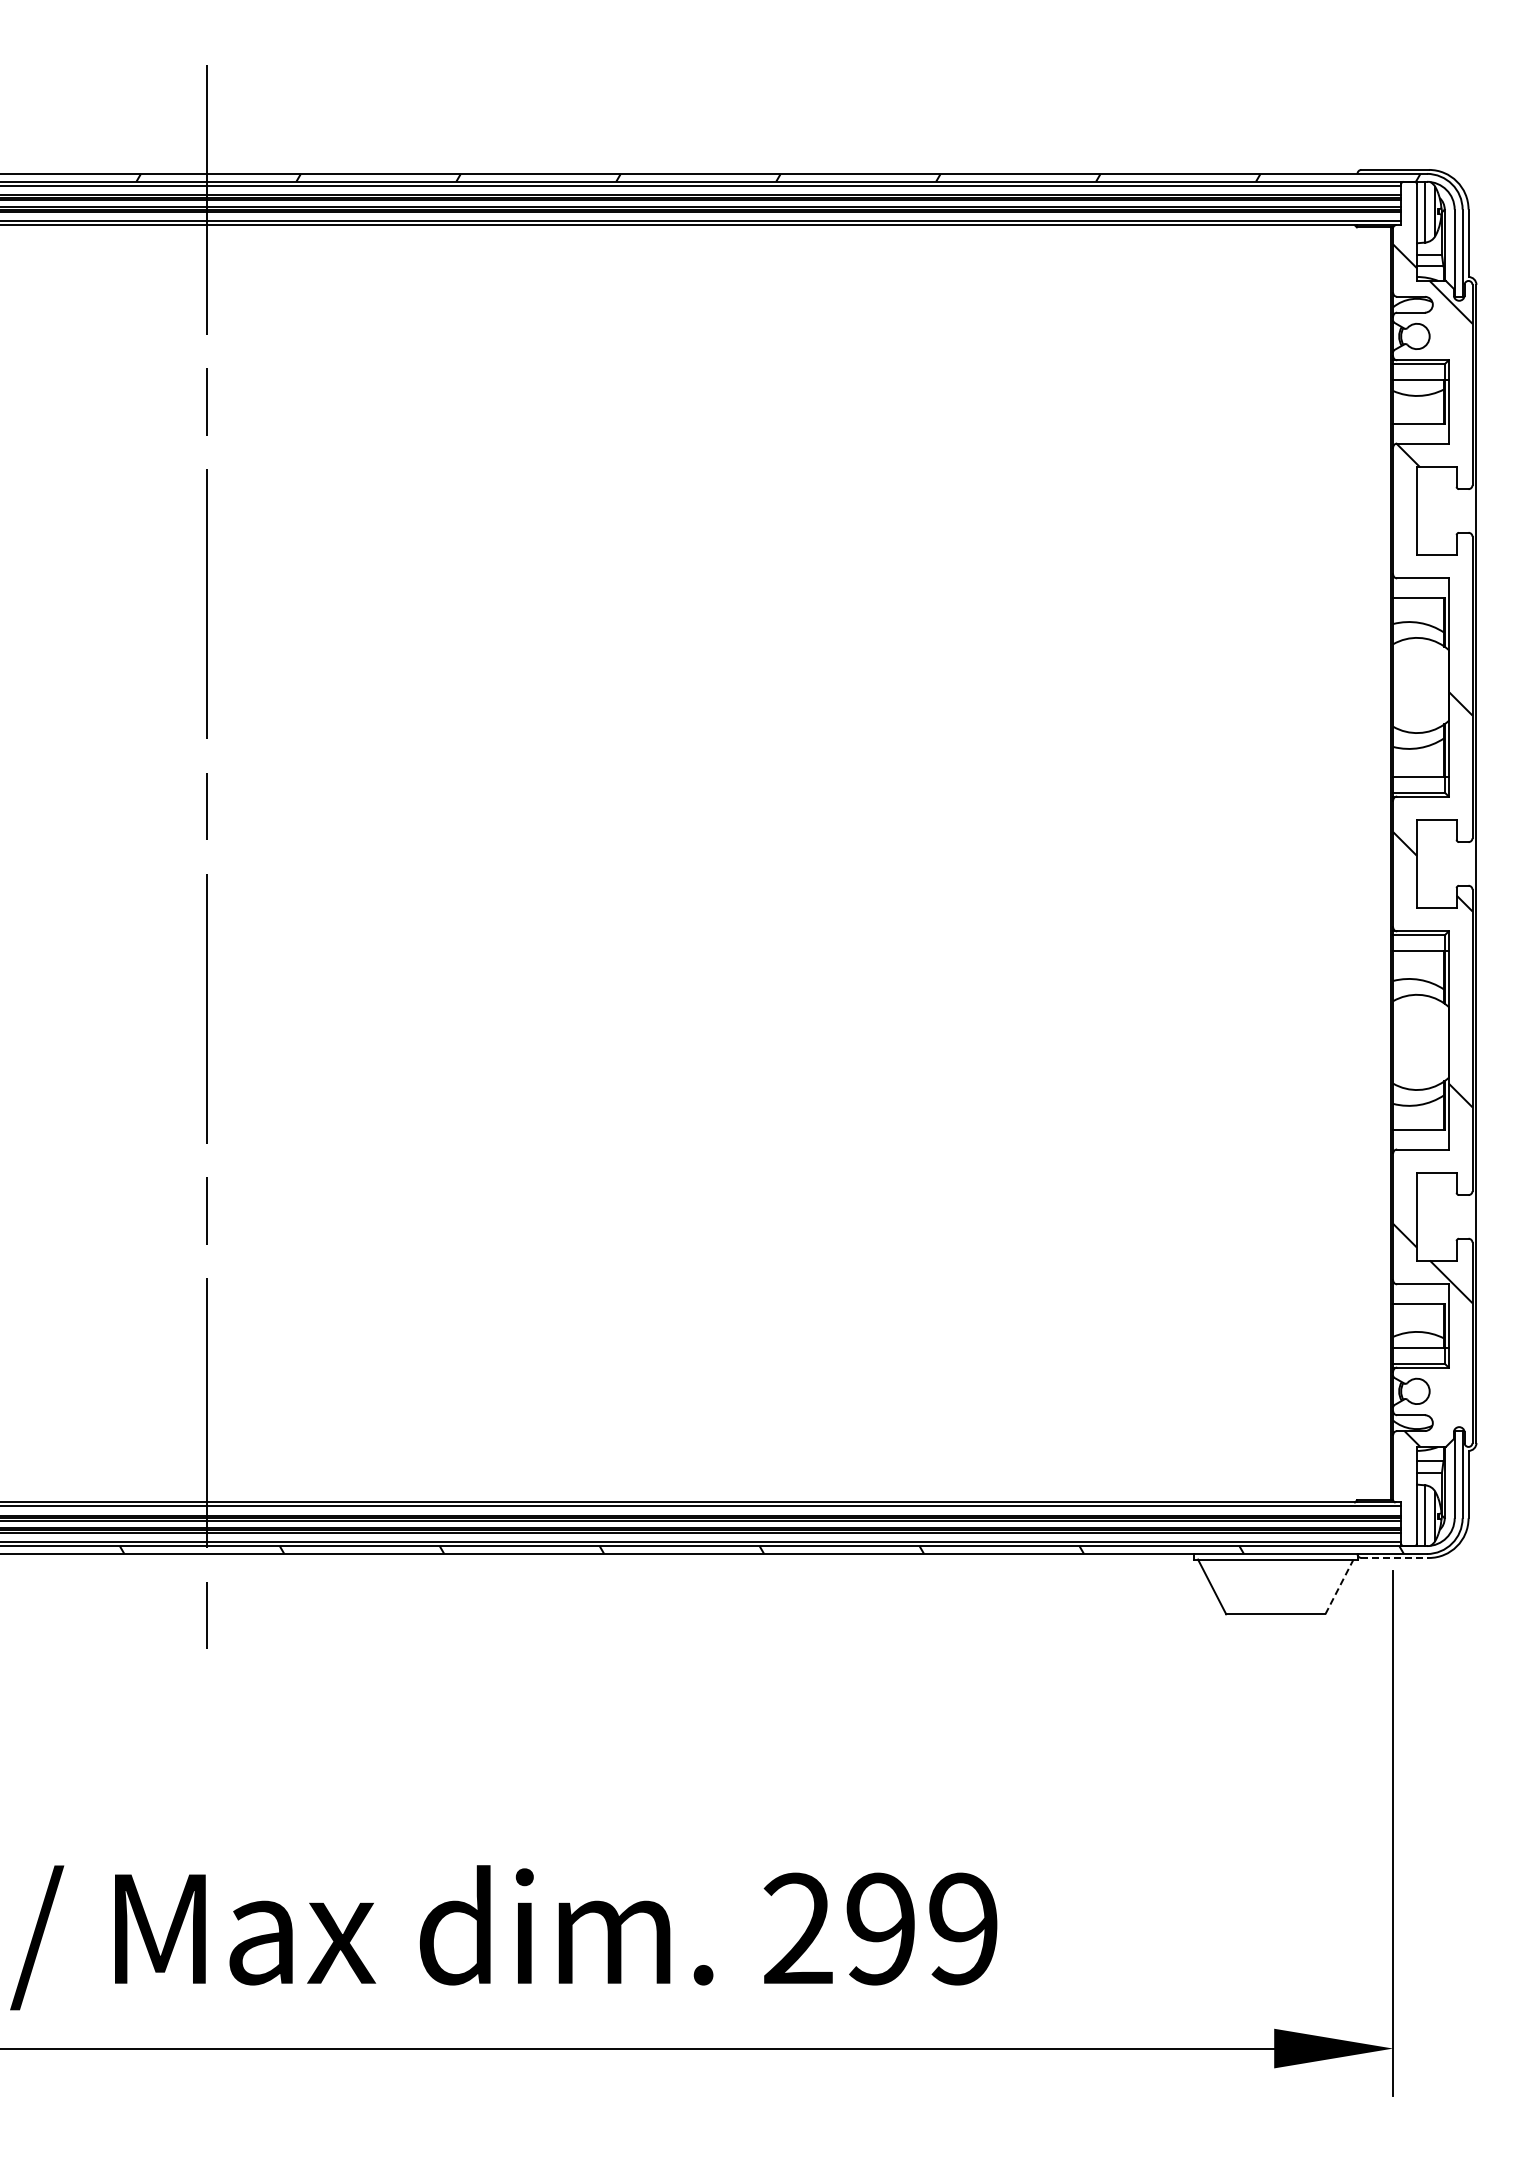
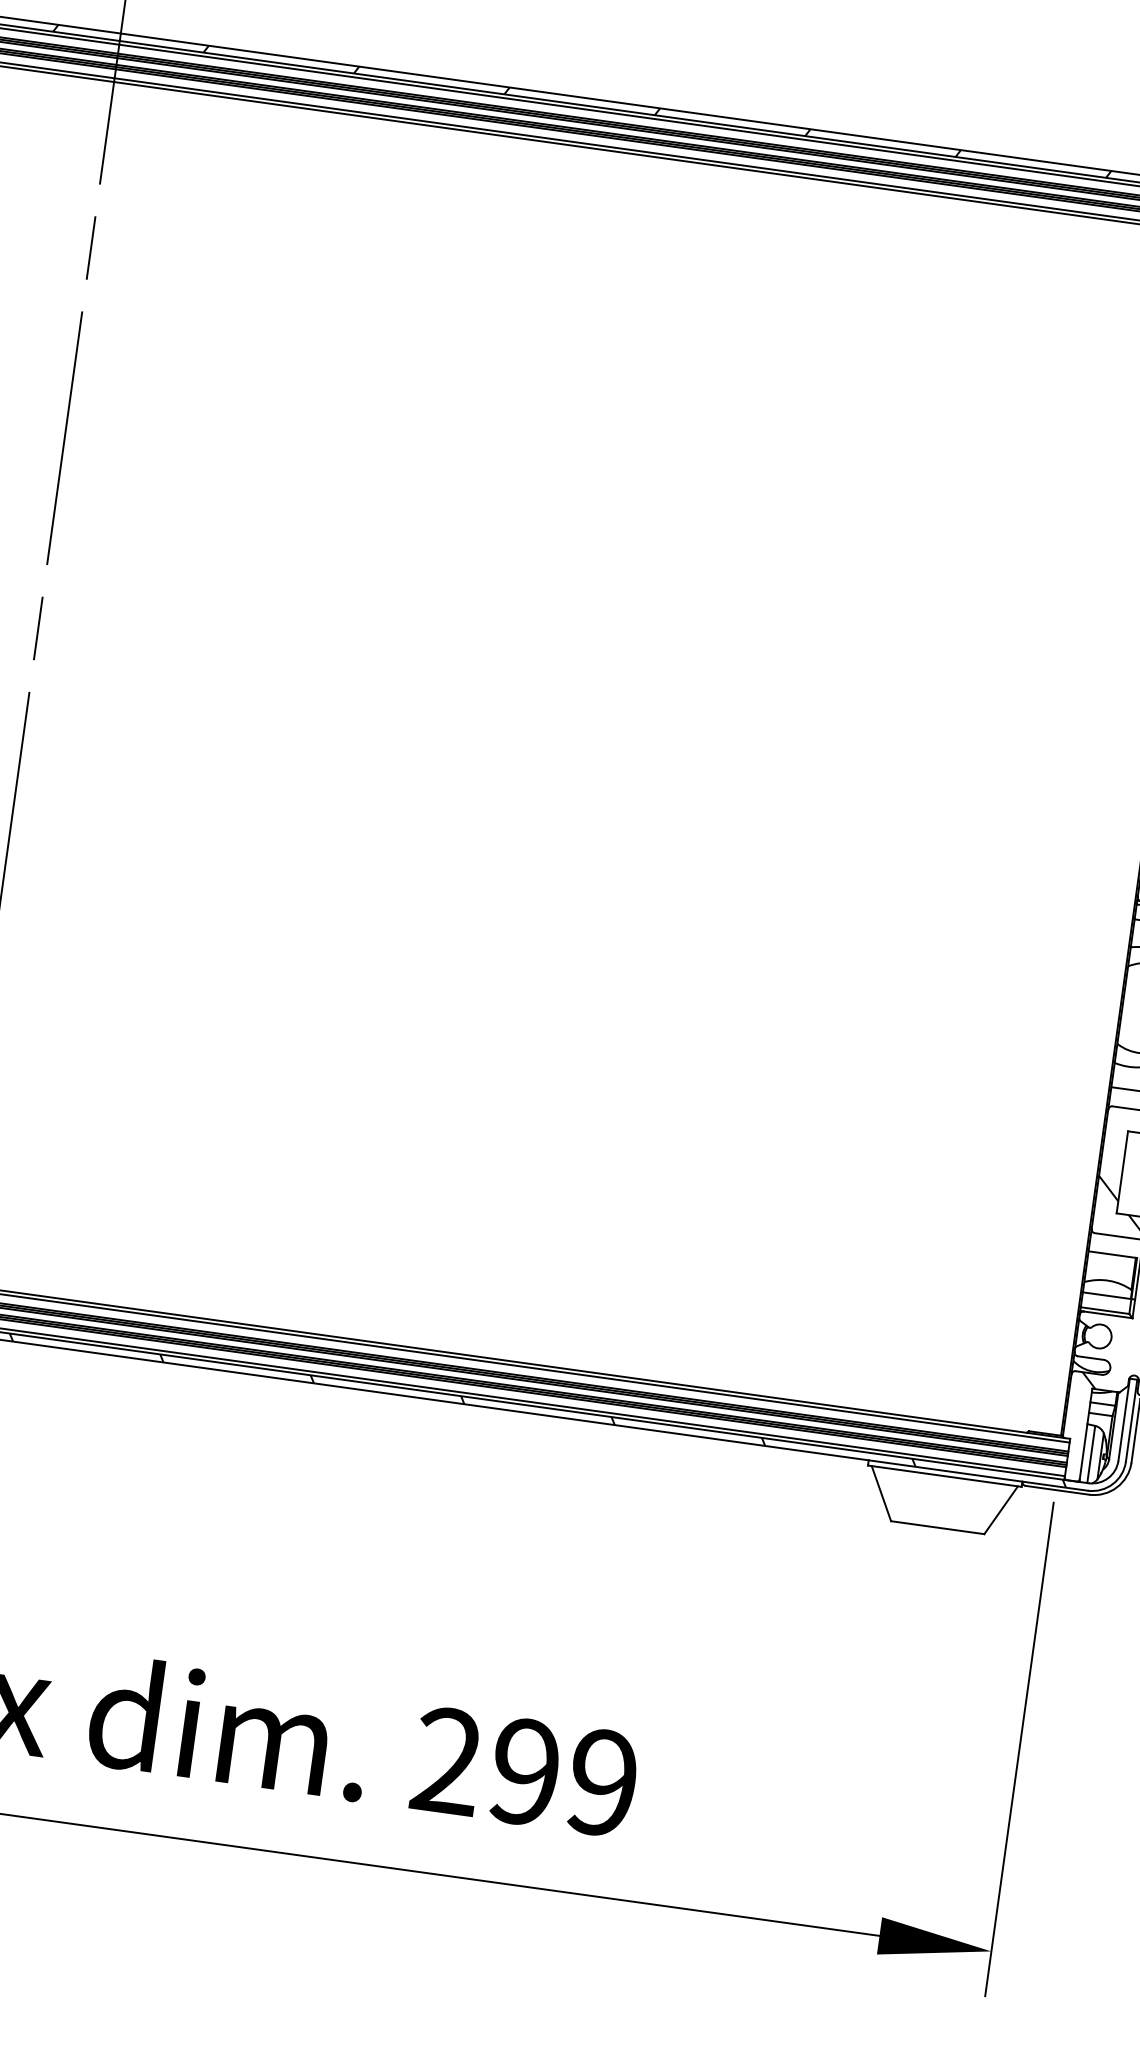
line: (1395, 1558) -> (1057, 1490), dashed -> solid
line: (1339, 1586) -> (1001, 1509), dashed -> solid

